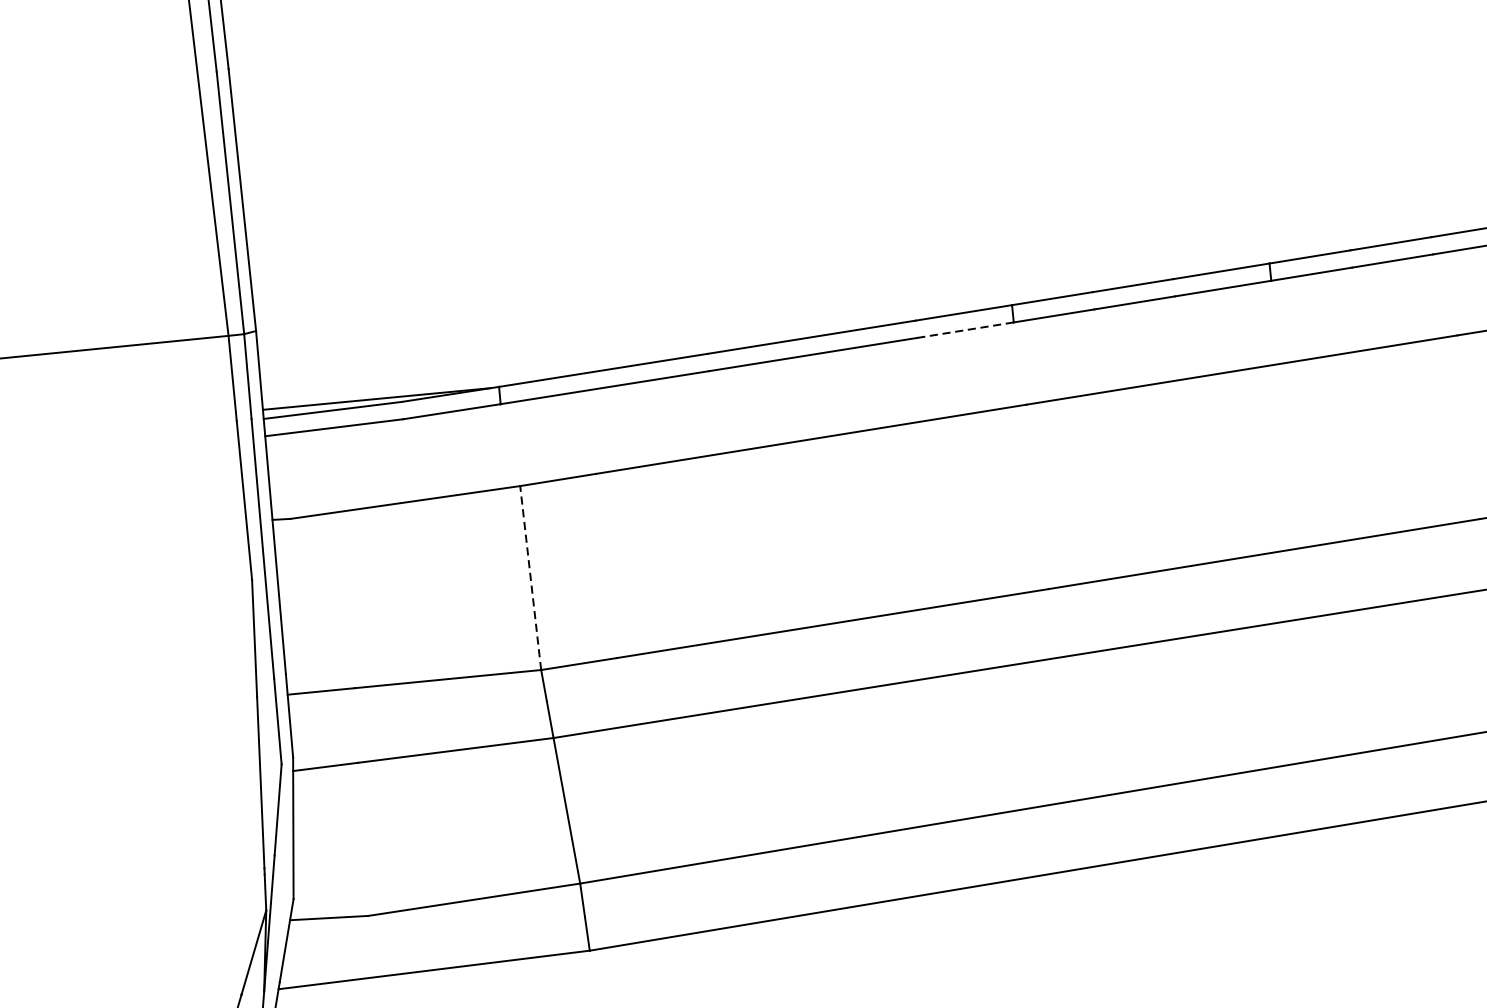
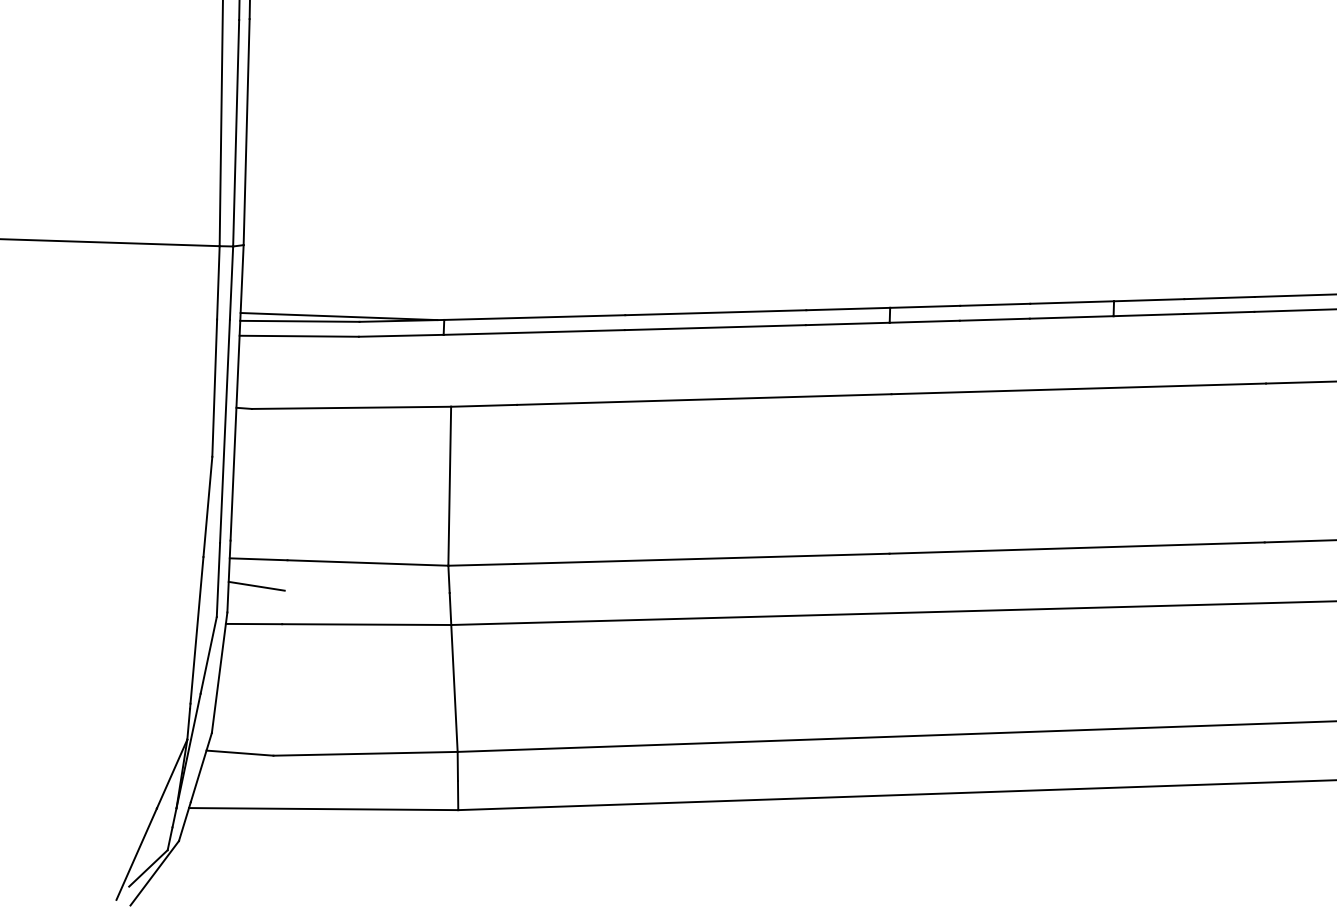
line: (965, 329) -> (847, 323), dashed -> solid
line: (530, 577) -> (449, 485), dashed -> solid
line: (322, 722) -> (256, 585), added

